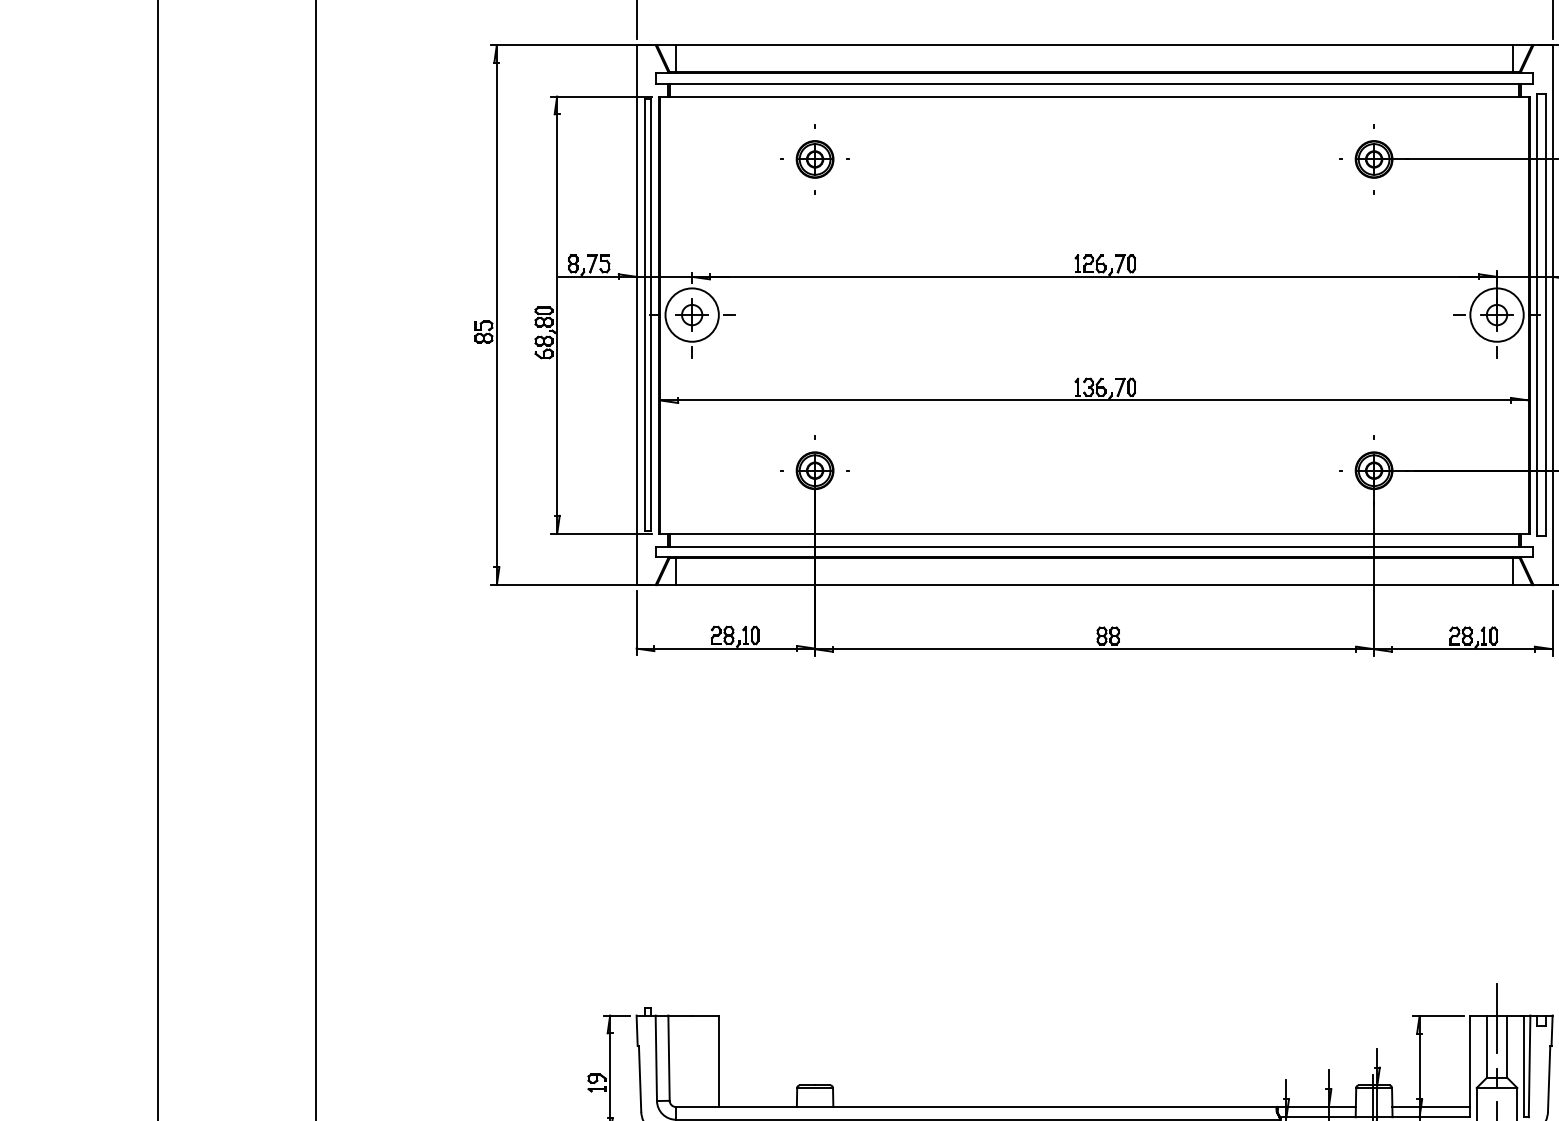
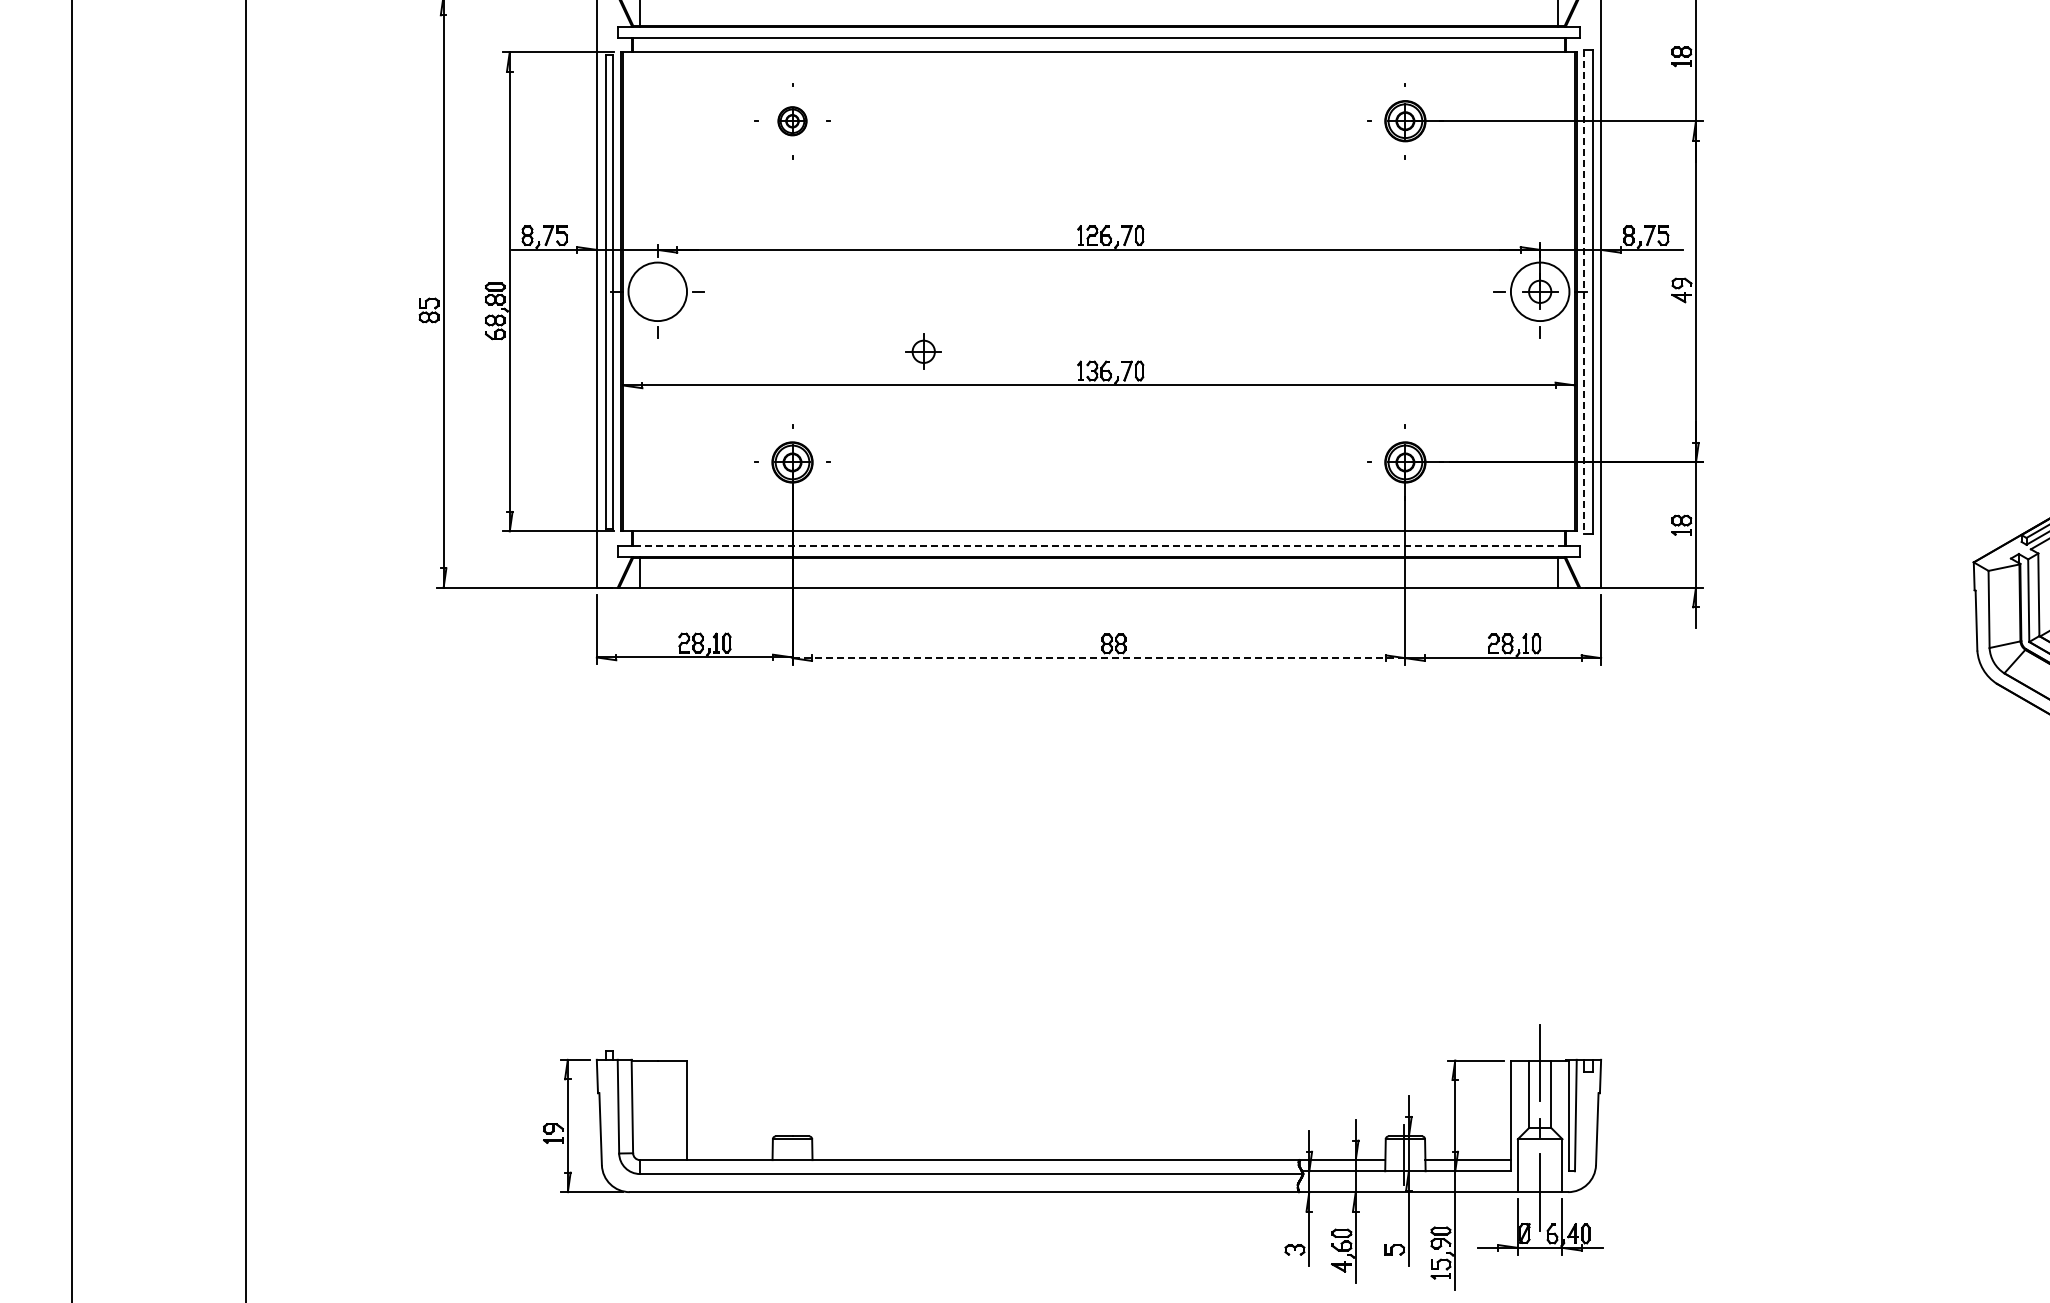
part: (815, 159) -> (792, 121), size x0.7
part: (691, 314) -> (923, 351), moved
line: (1537, 315) -> (1584, 292), solid -> dashed
line: (1095, 546) -> (1099, 545), solid -> dashed
line: (1095, 649) -> (1099, 658), solid -> dashed

